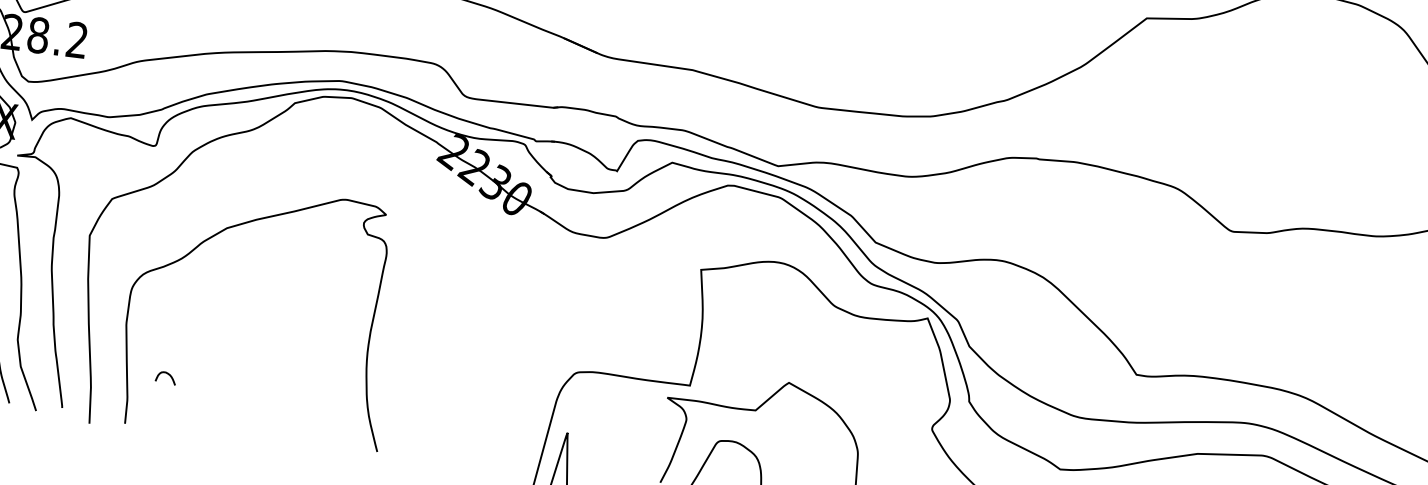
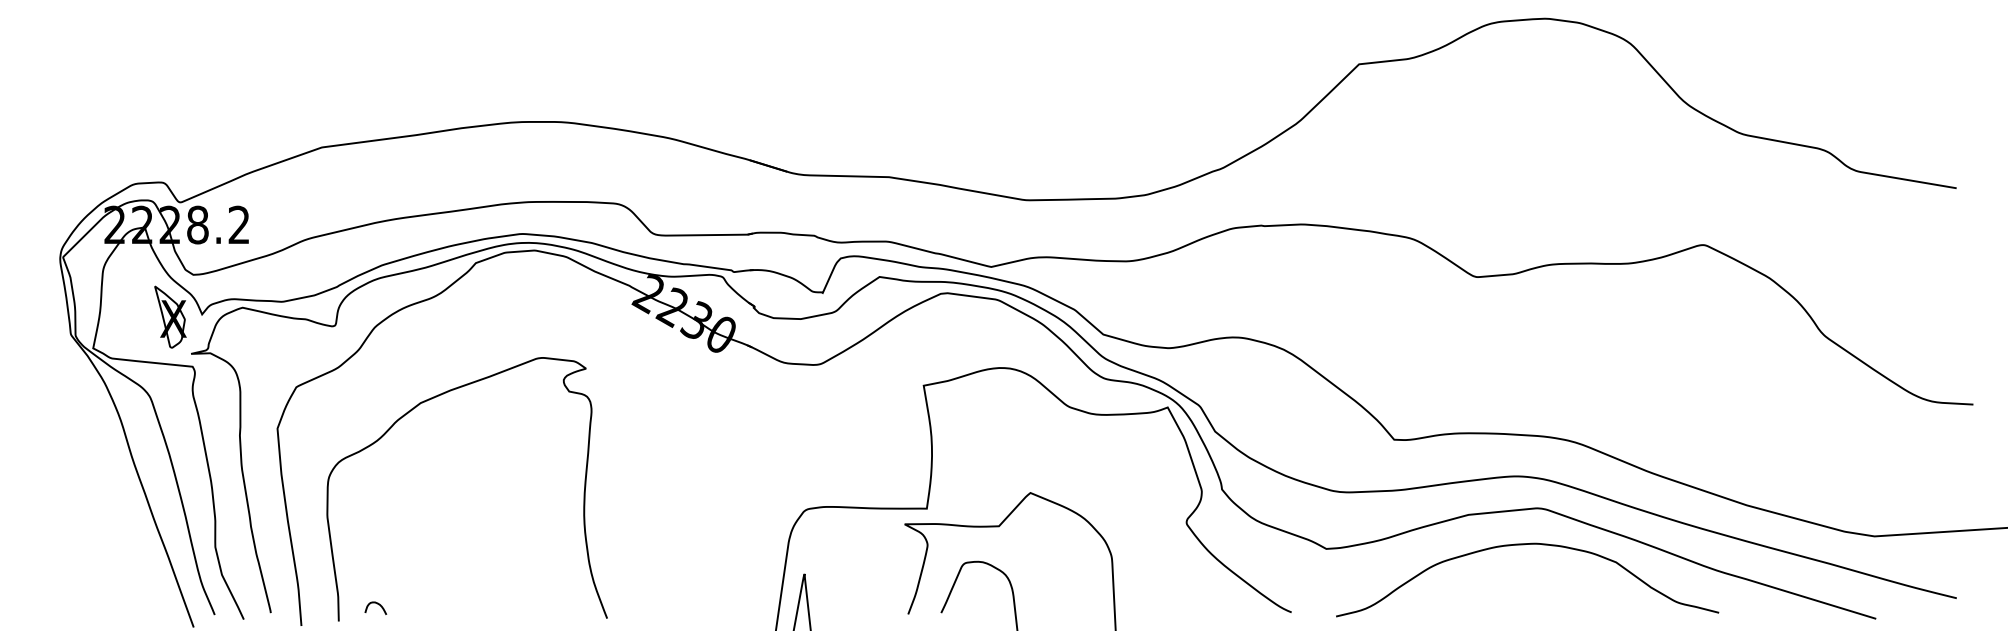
curve: (167, 374) -> (377, 604), moved

